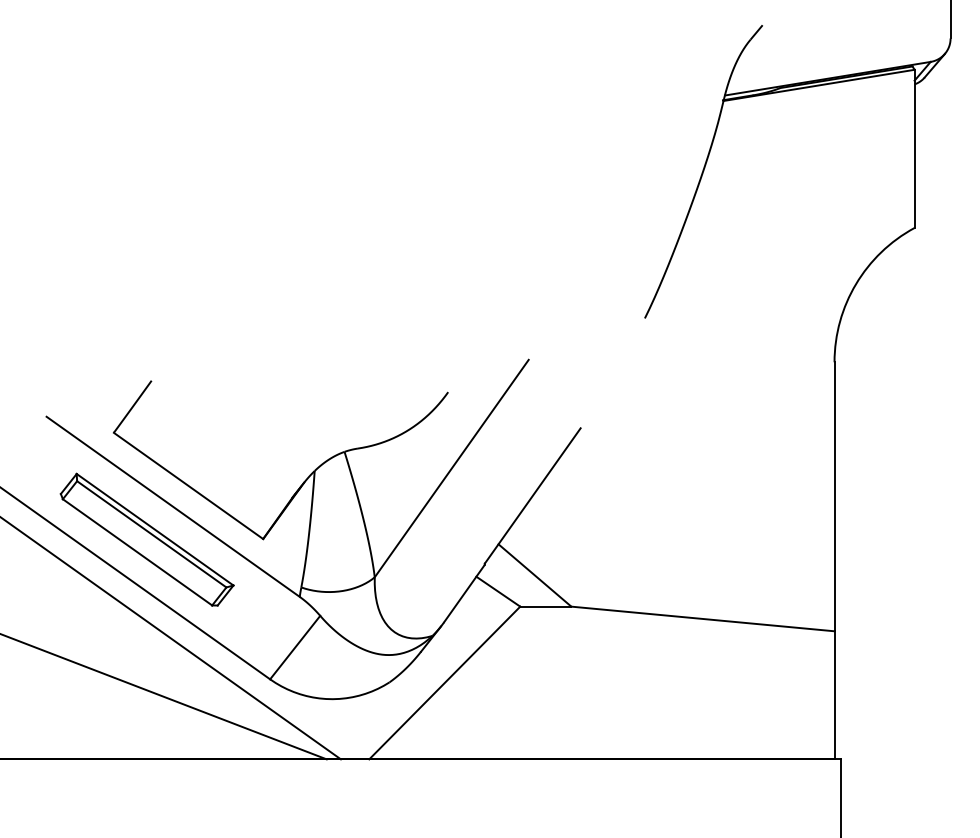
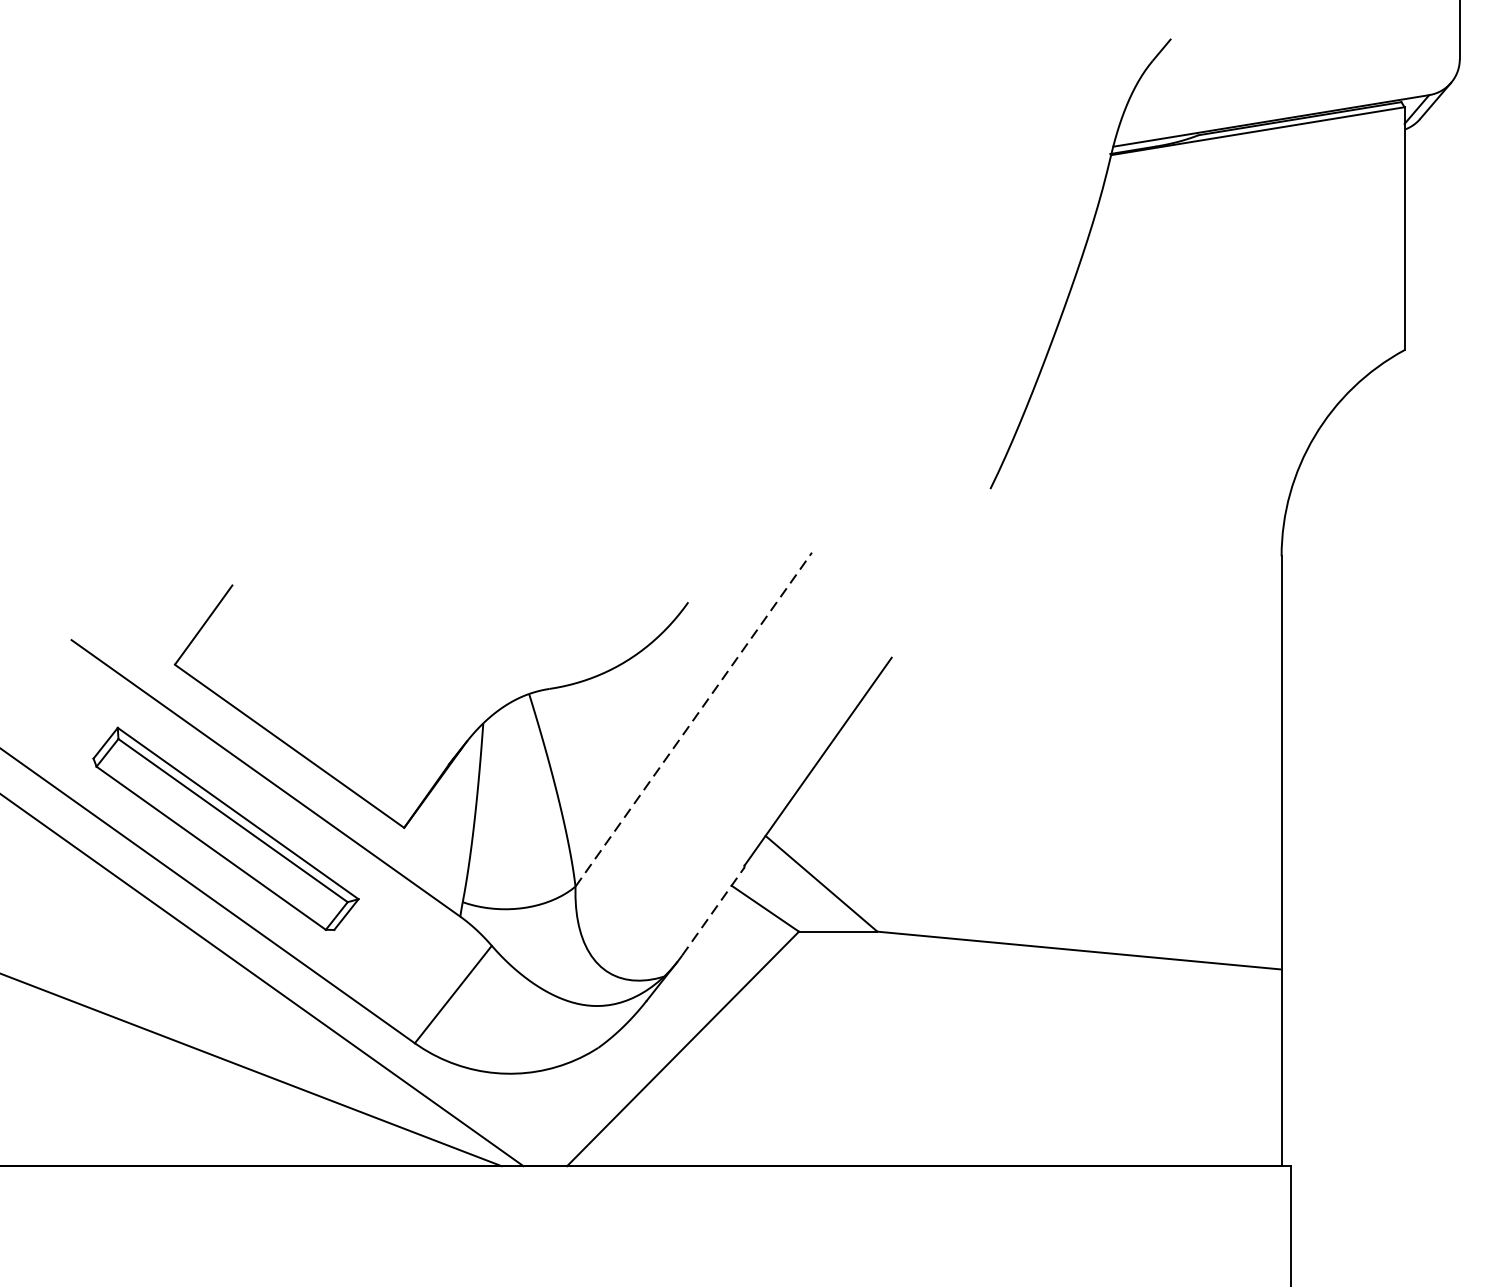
line: (452, 468) -> (694, 719), solid -> dashed
line: (464, 593) -> (713, 911), solid -> dashed

